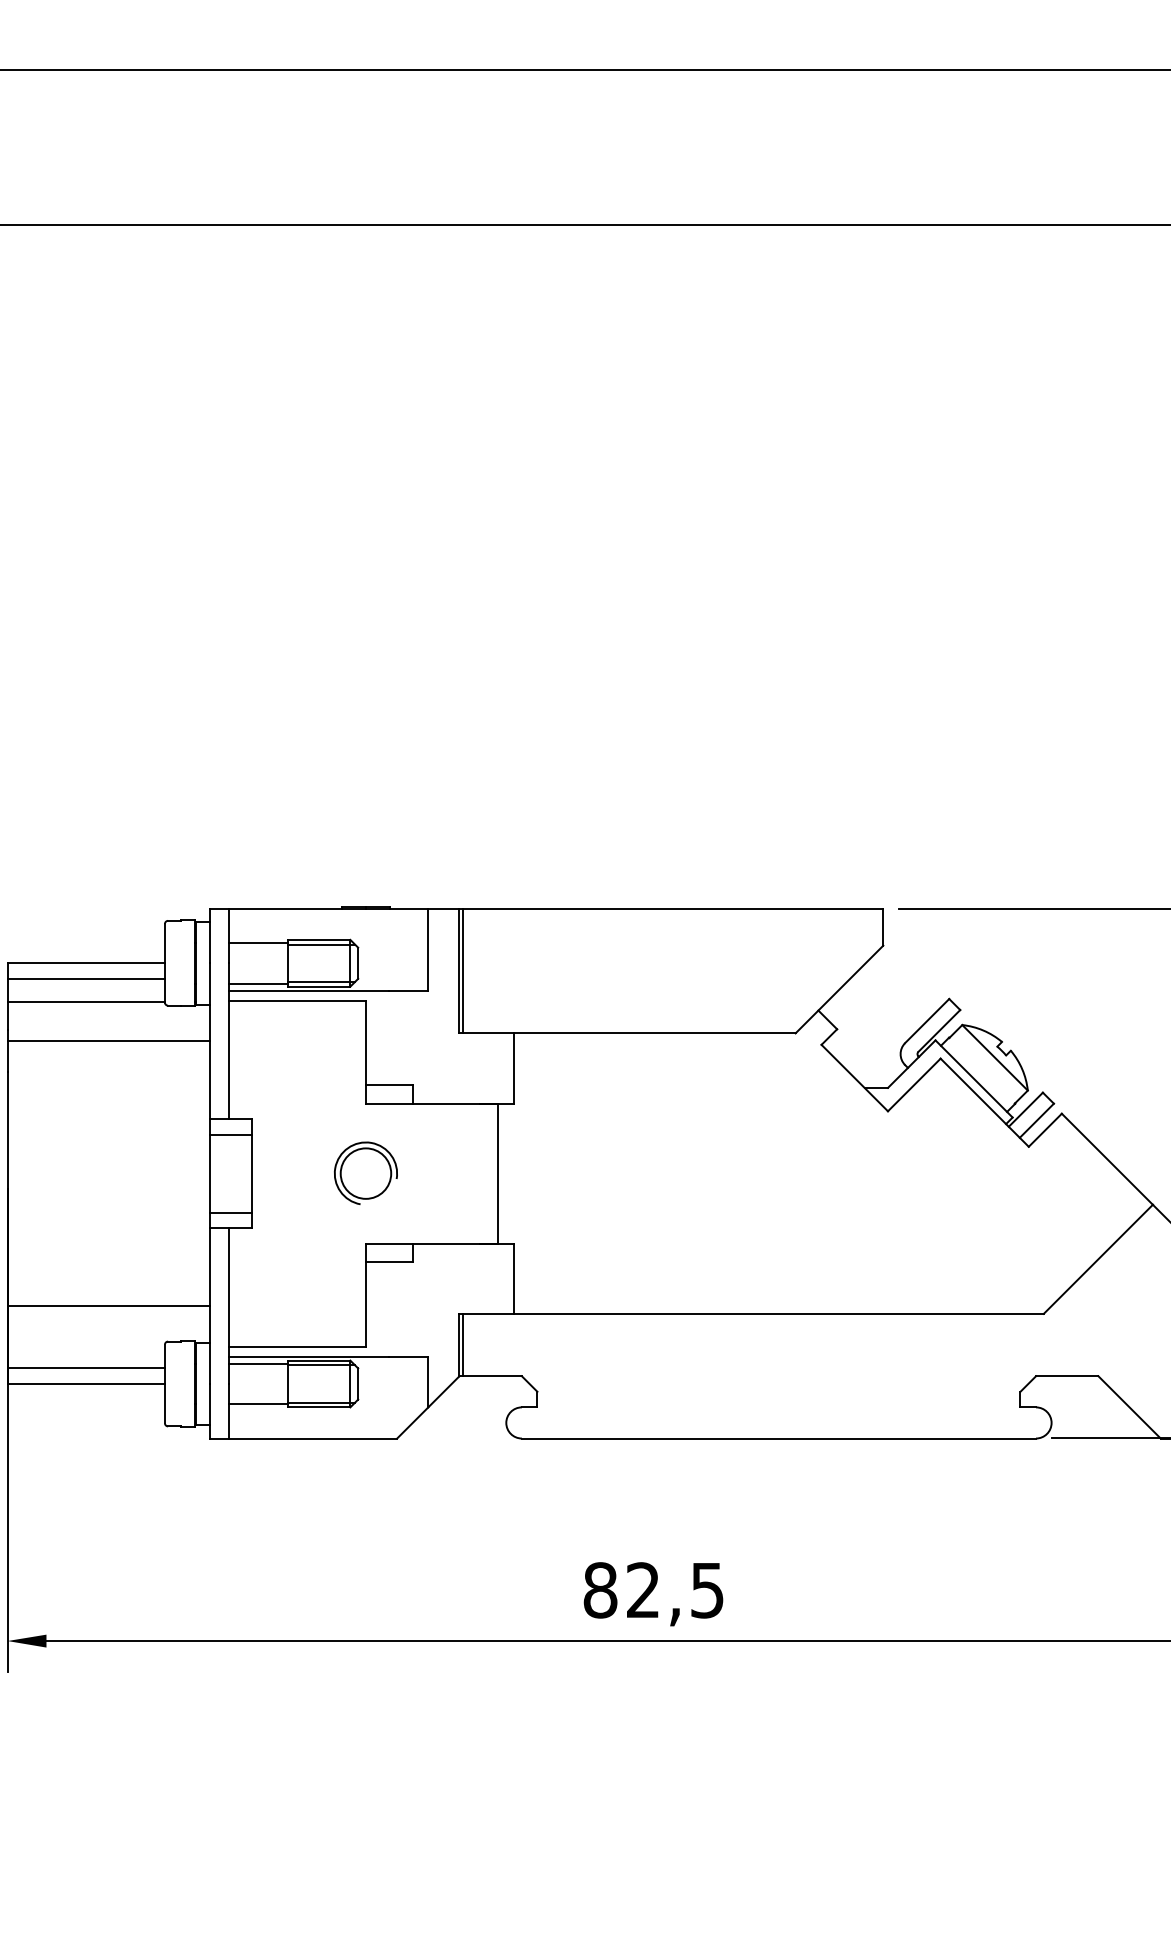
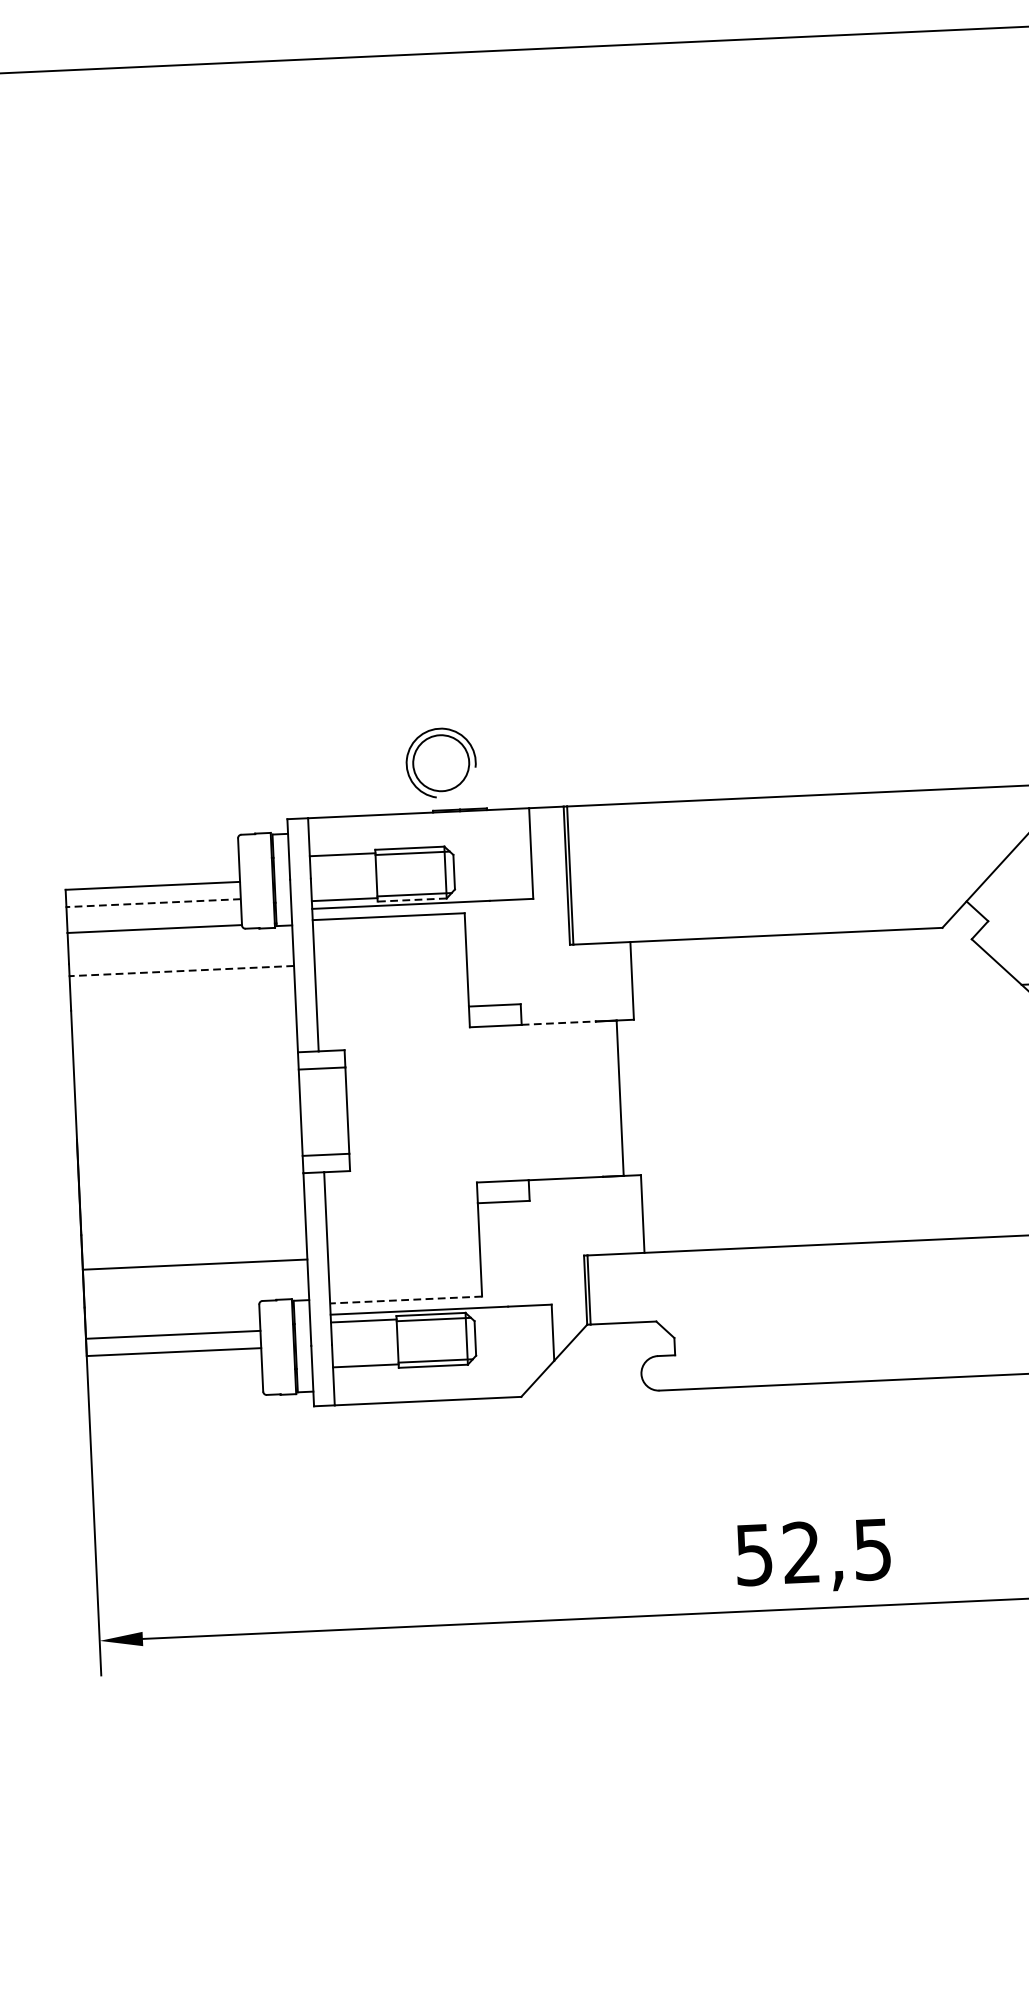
line: (86, 978) -> (153, 902), solid -> dashed
line: (318, 986) -> (411, 899), solid -> dashed
line: (108, 1041) -> (181, 971), solid -> dashed
line: (446, 1103) -> (559, 1023), solid -> dashed
part: (365, 1172) -> (440, 762), moved
line: (297, 1346) -> (406, 1299), solid -> dashed
text: (600, 1590) -> (754, 1555), 82,5 -> 52,5

